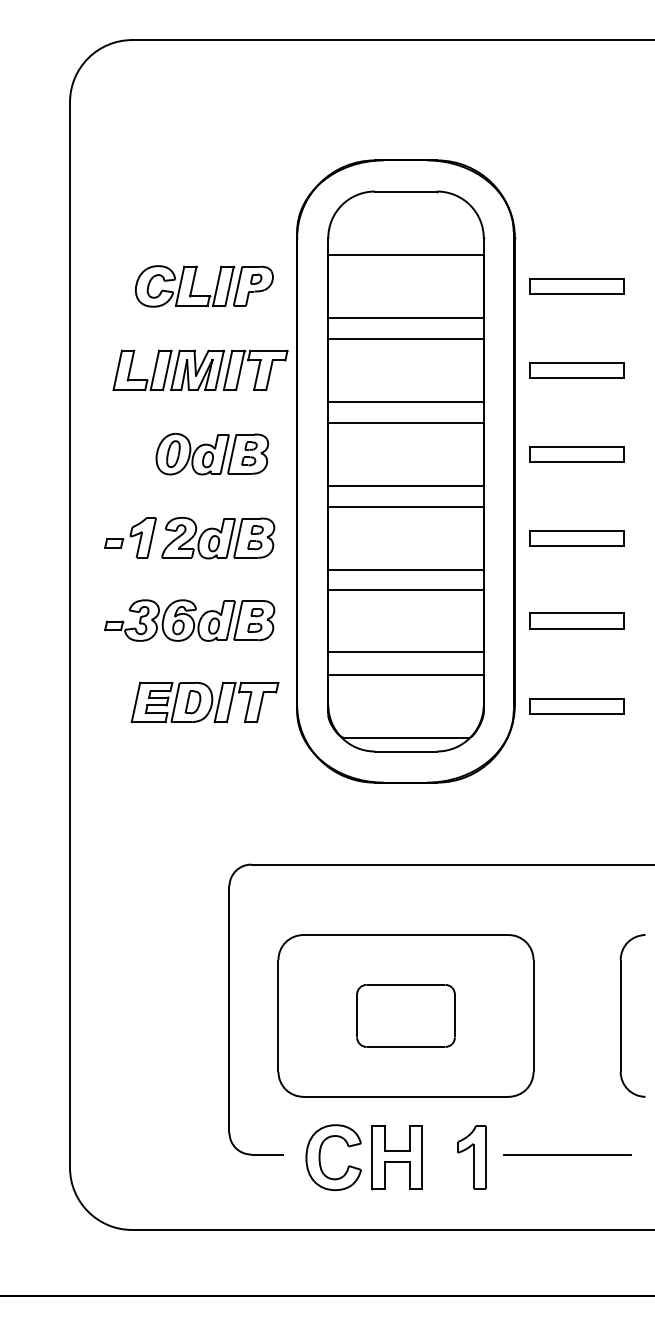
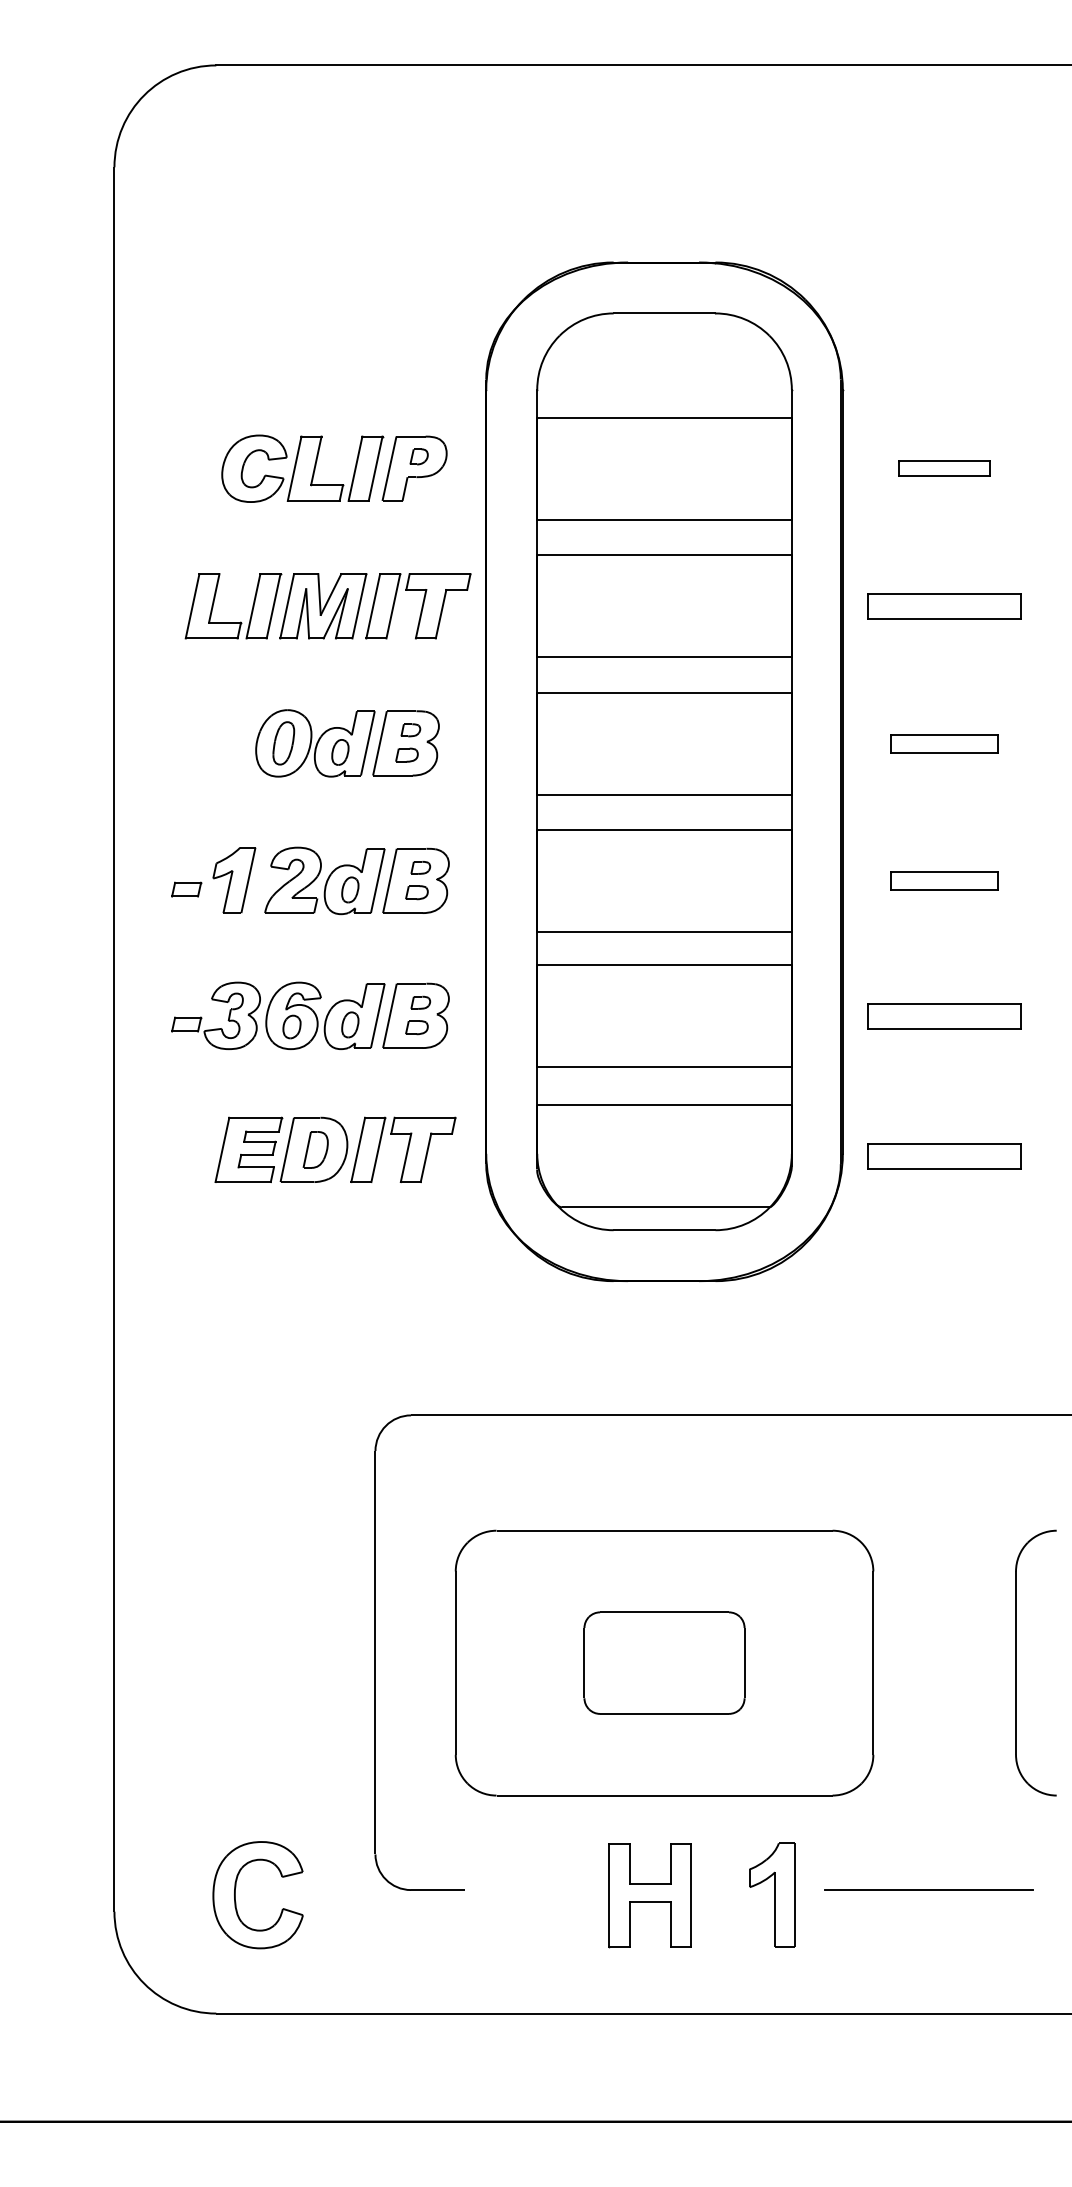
part: (576, 286) -> (943, 468), size x0.6
part: (576, 454) -> (943, 743), size x0.7
part: (576, 538) -> (943, 881), size x0.7
part: (320, 1157) -> (236, 1894), moved

